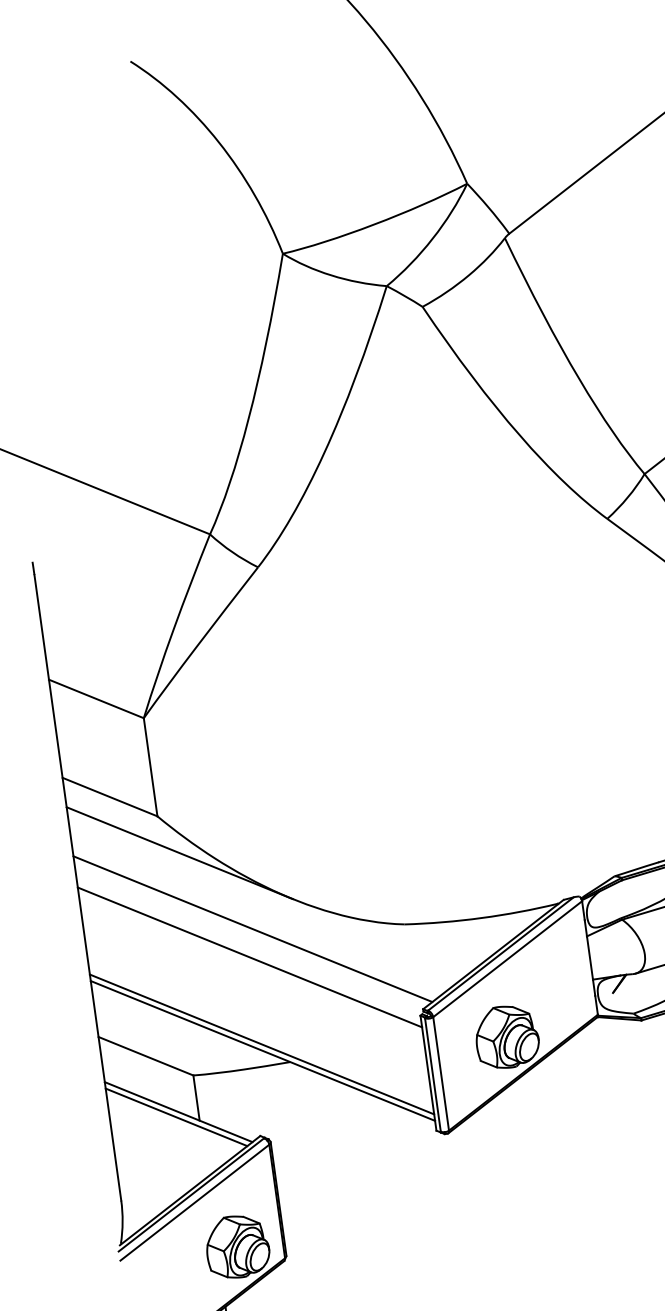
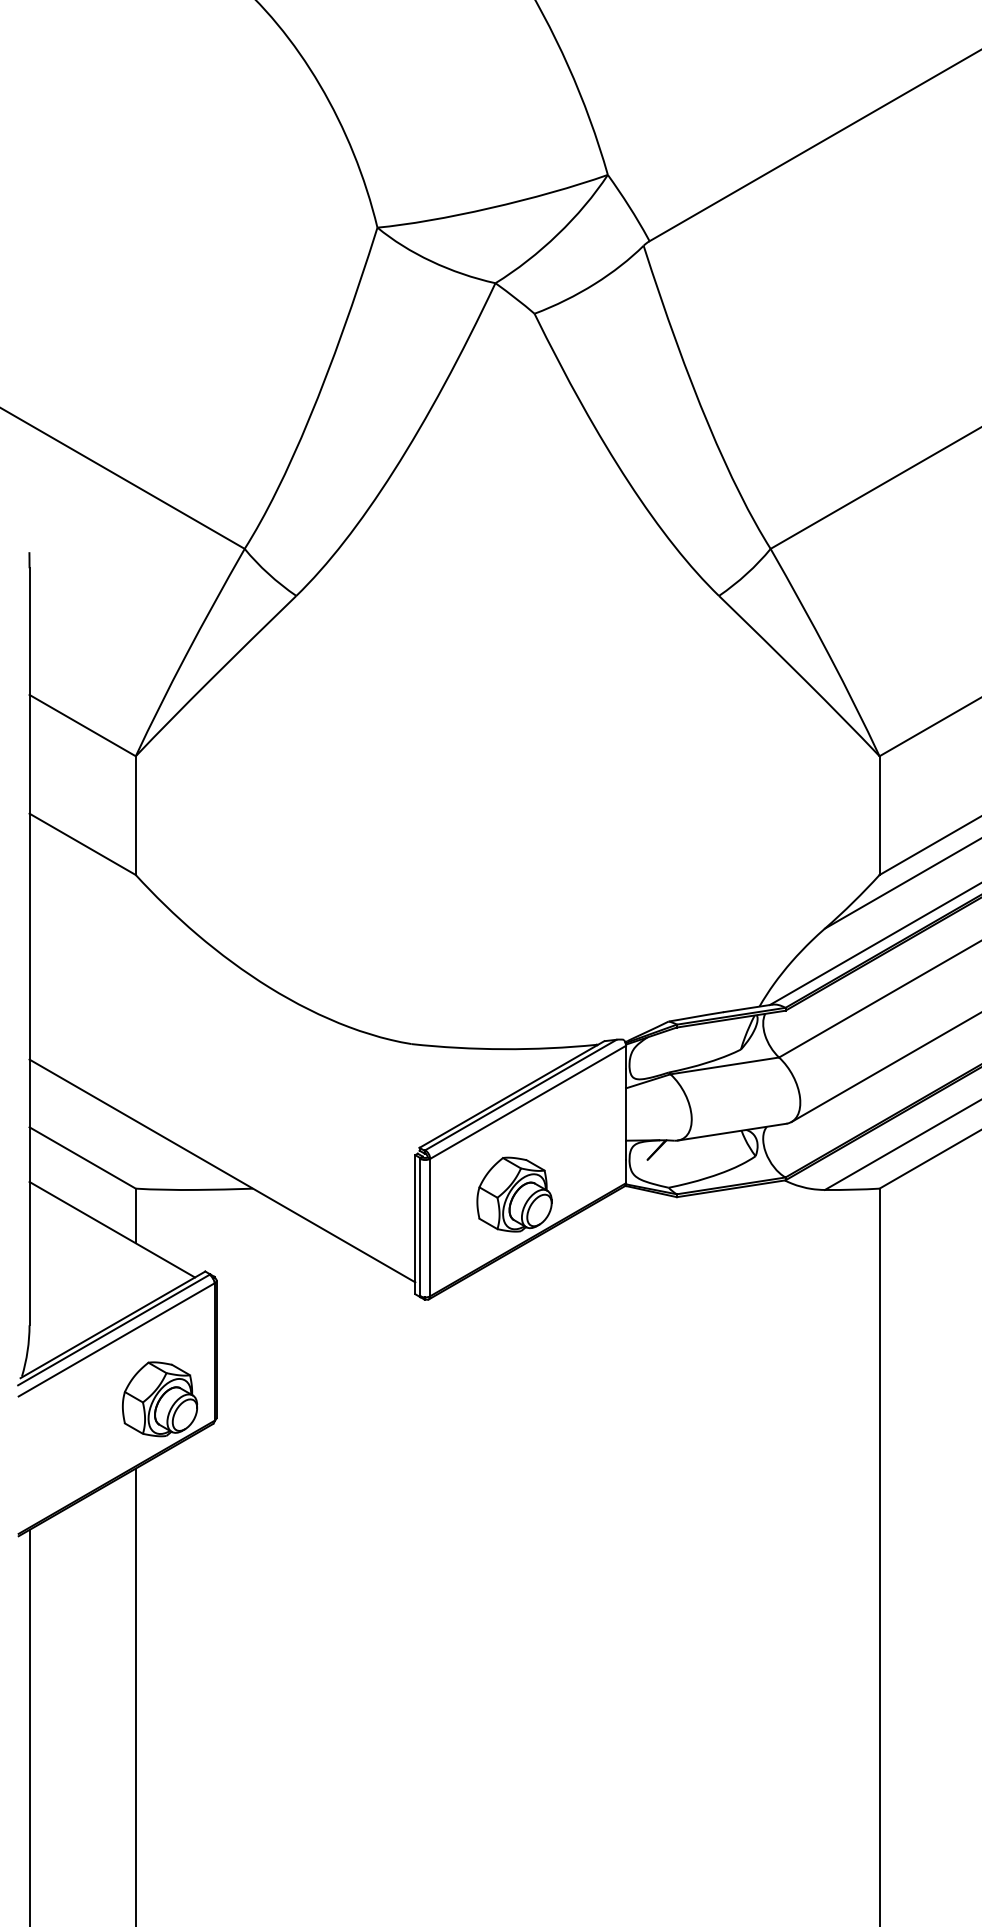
line: (179, 853) -> (156, 922), removed
line: (252, 929) -> (230, 1024), removed
line: (249, 957) -> (222, 1057), removed
line: (262, 1043) -> (222, 1162), removed
line: (176, 1117) -> (108, 1235), removed

